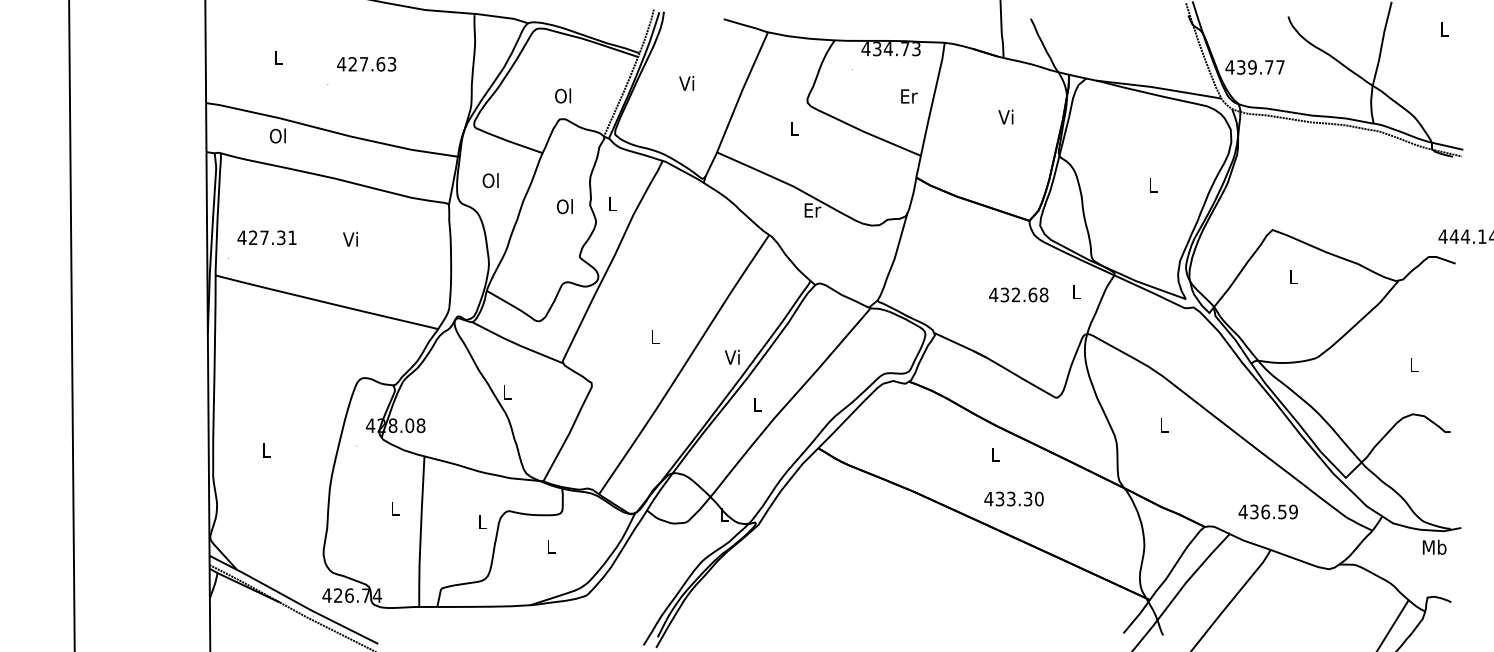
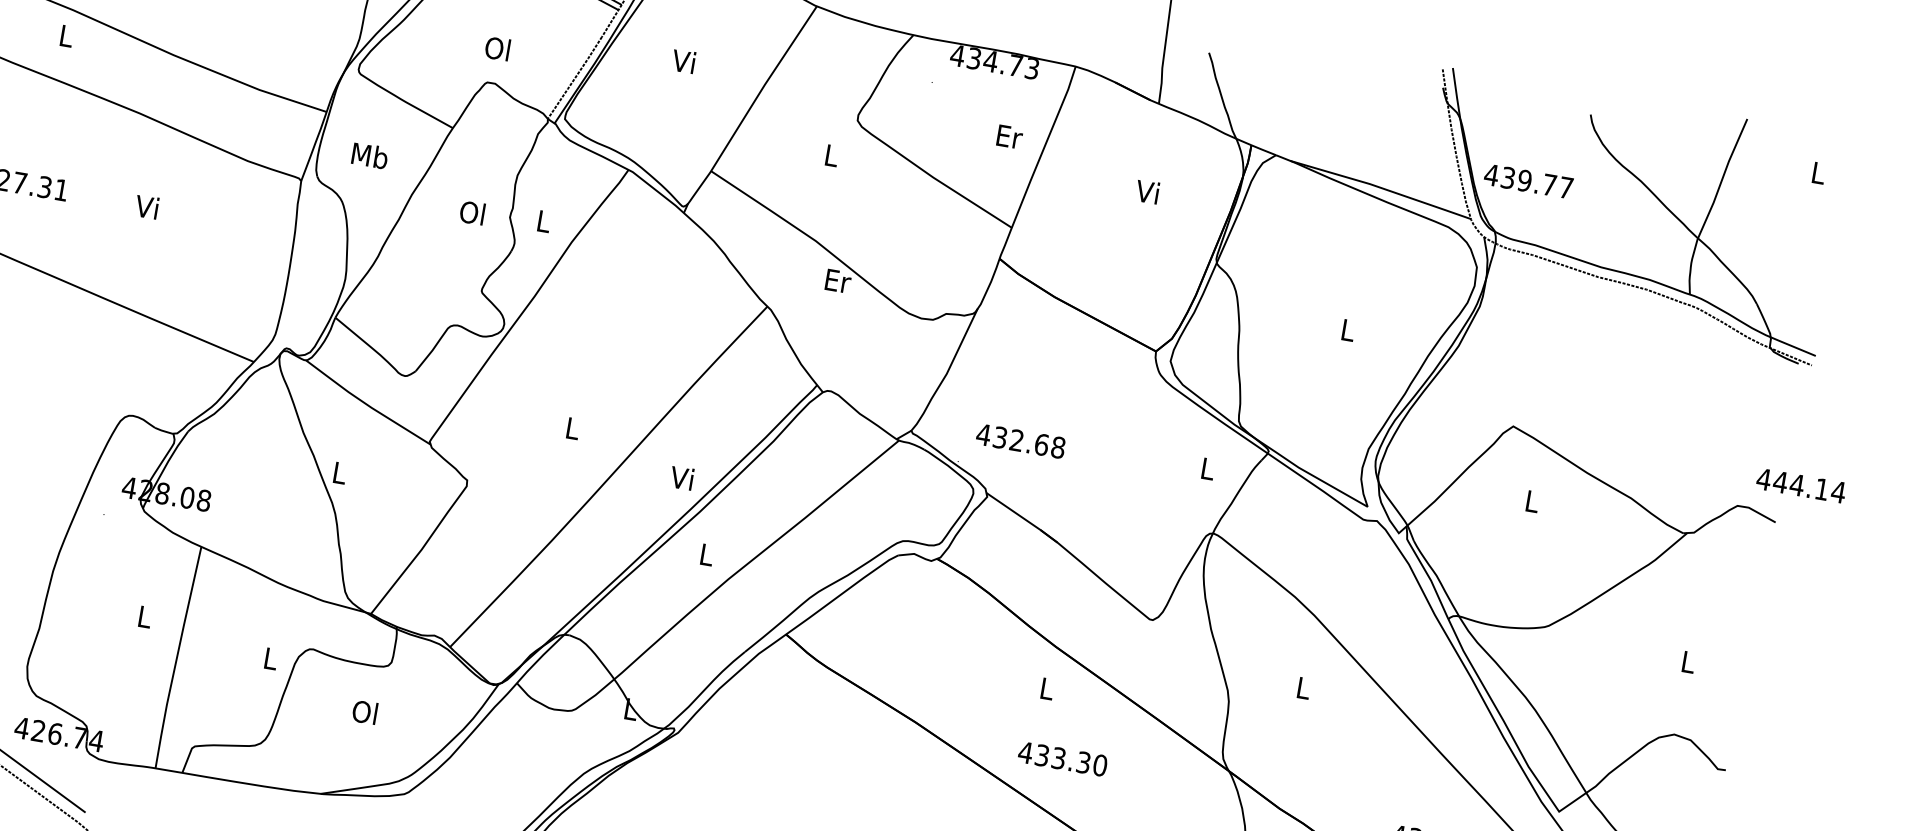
text: (277, 135) -> (65, 34), Ol -> L
text: (491, 180) -> (370, 155), Ol -> Mb
text: (1018, 294) -> (1020, 440), moved
text: (550, 546) -> (365, 712), L -> Ol

